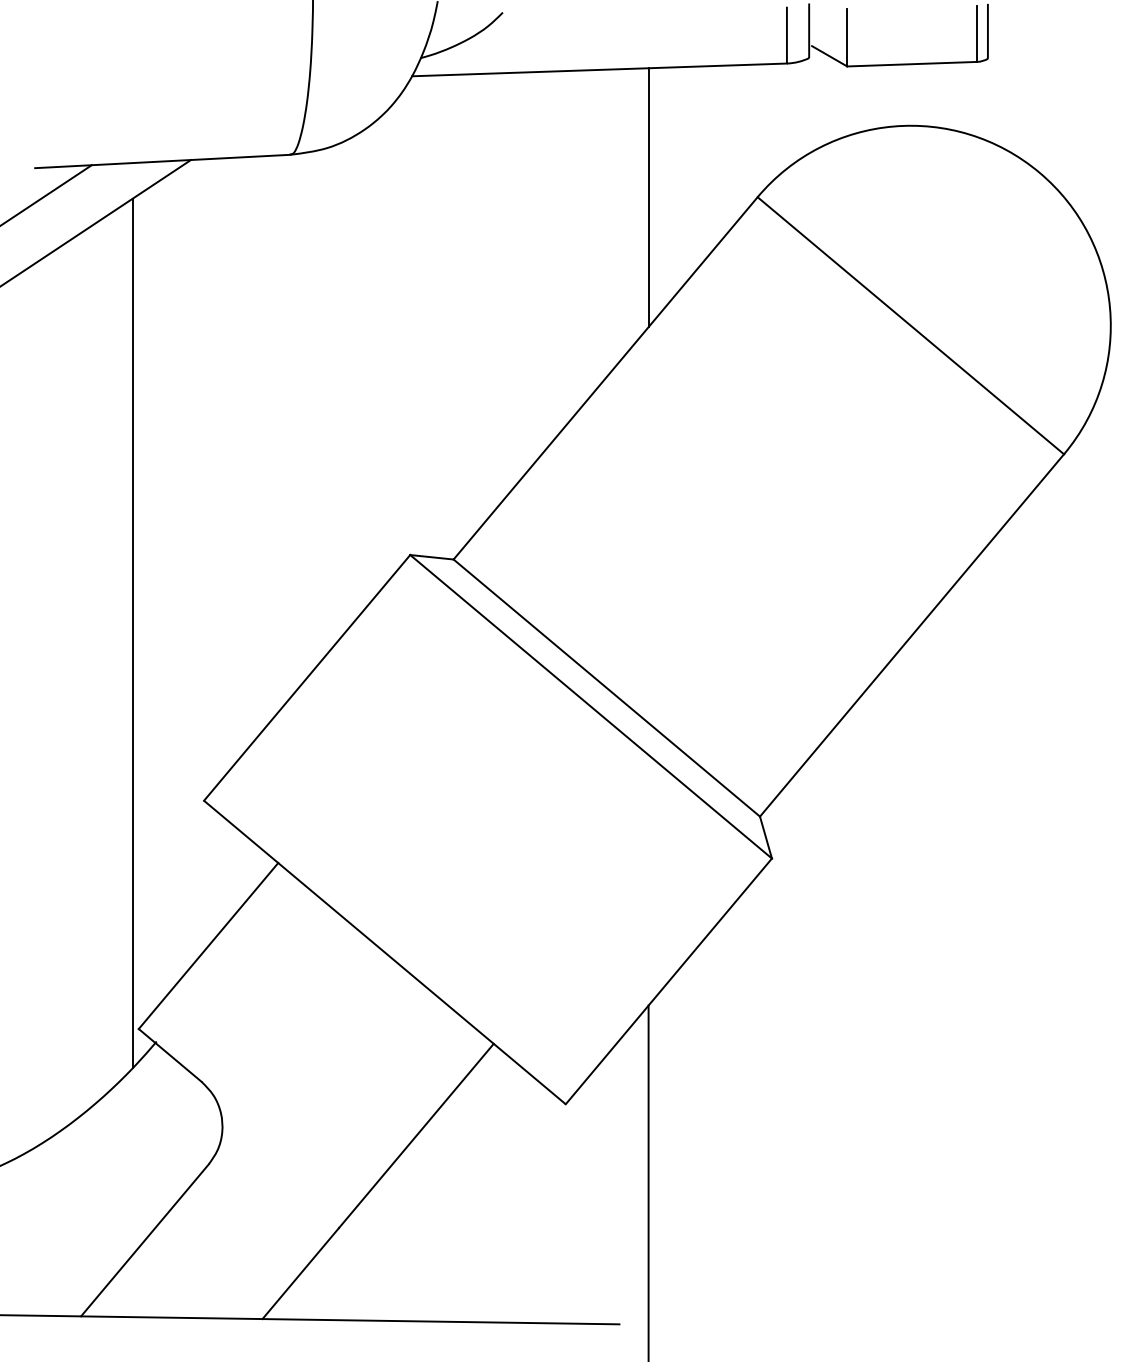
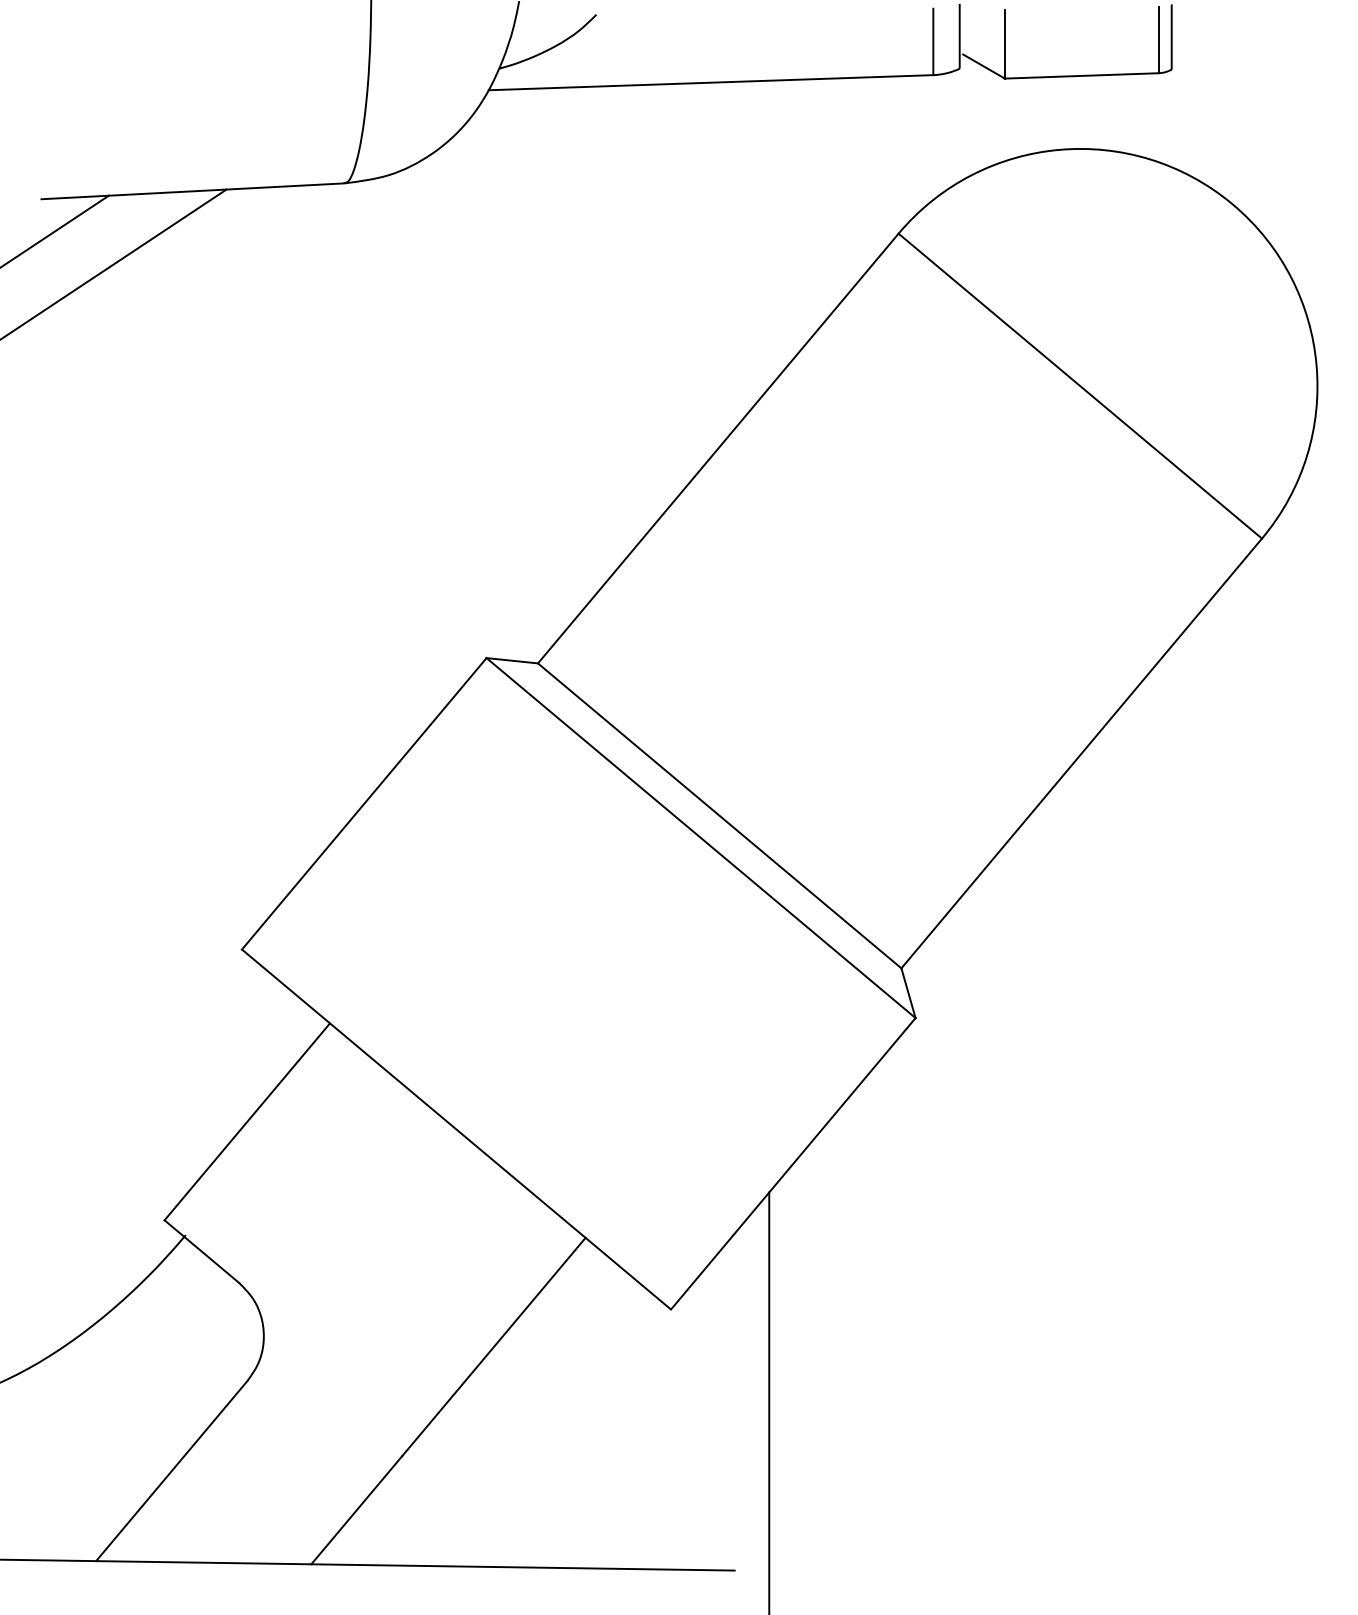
line: (648, 197) -> (769, 234), removed
line: (132, 633) -> (157, 751), removed

